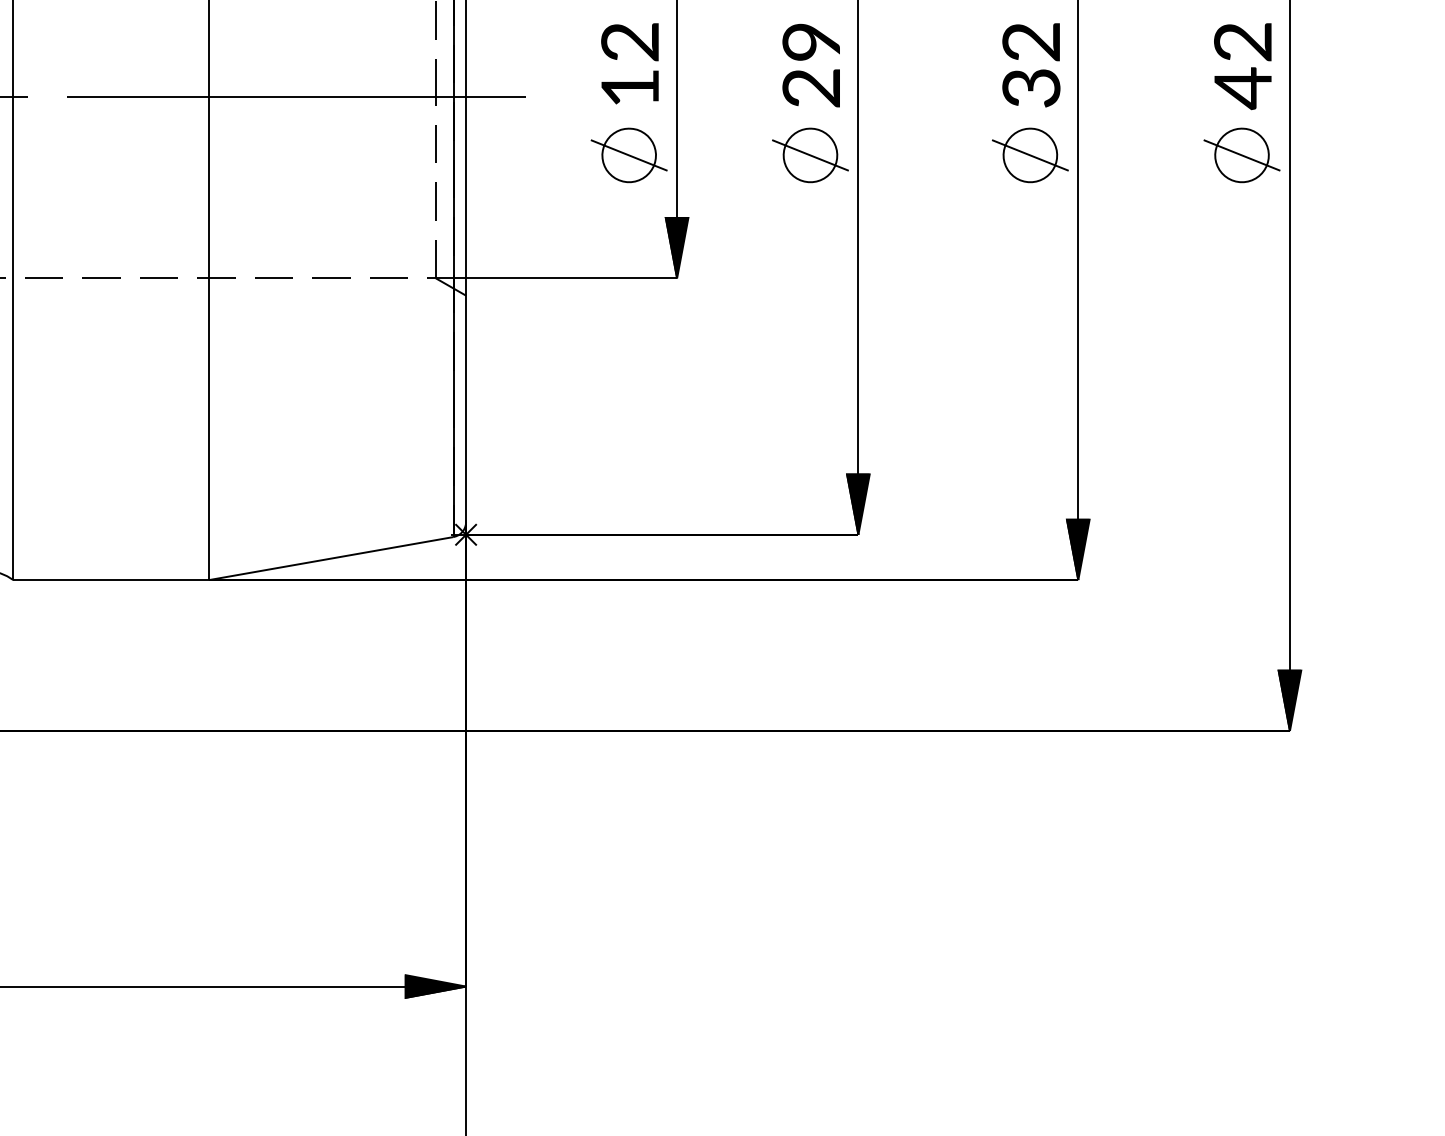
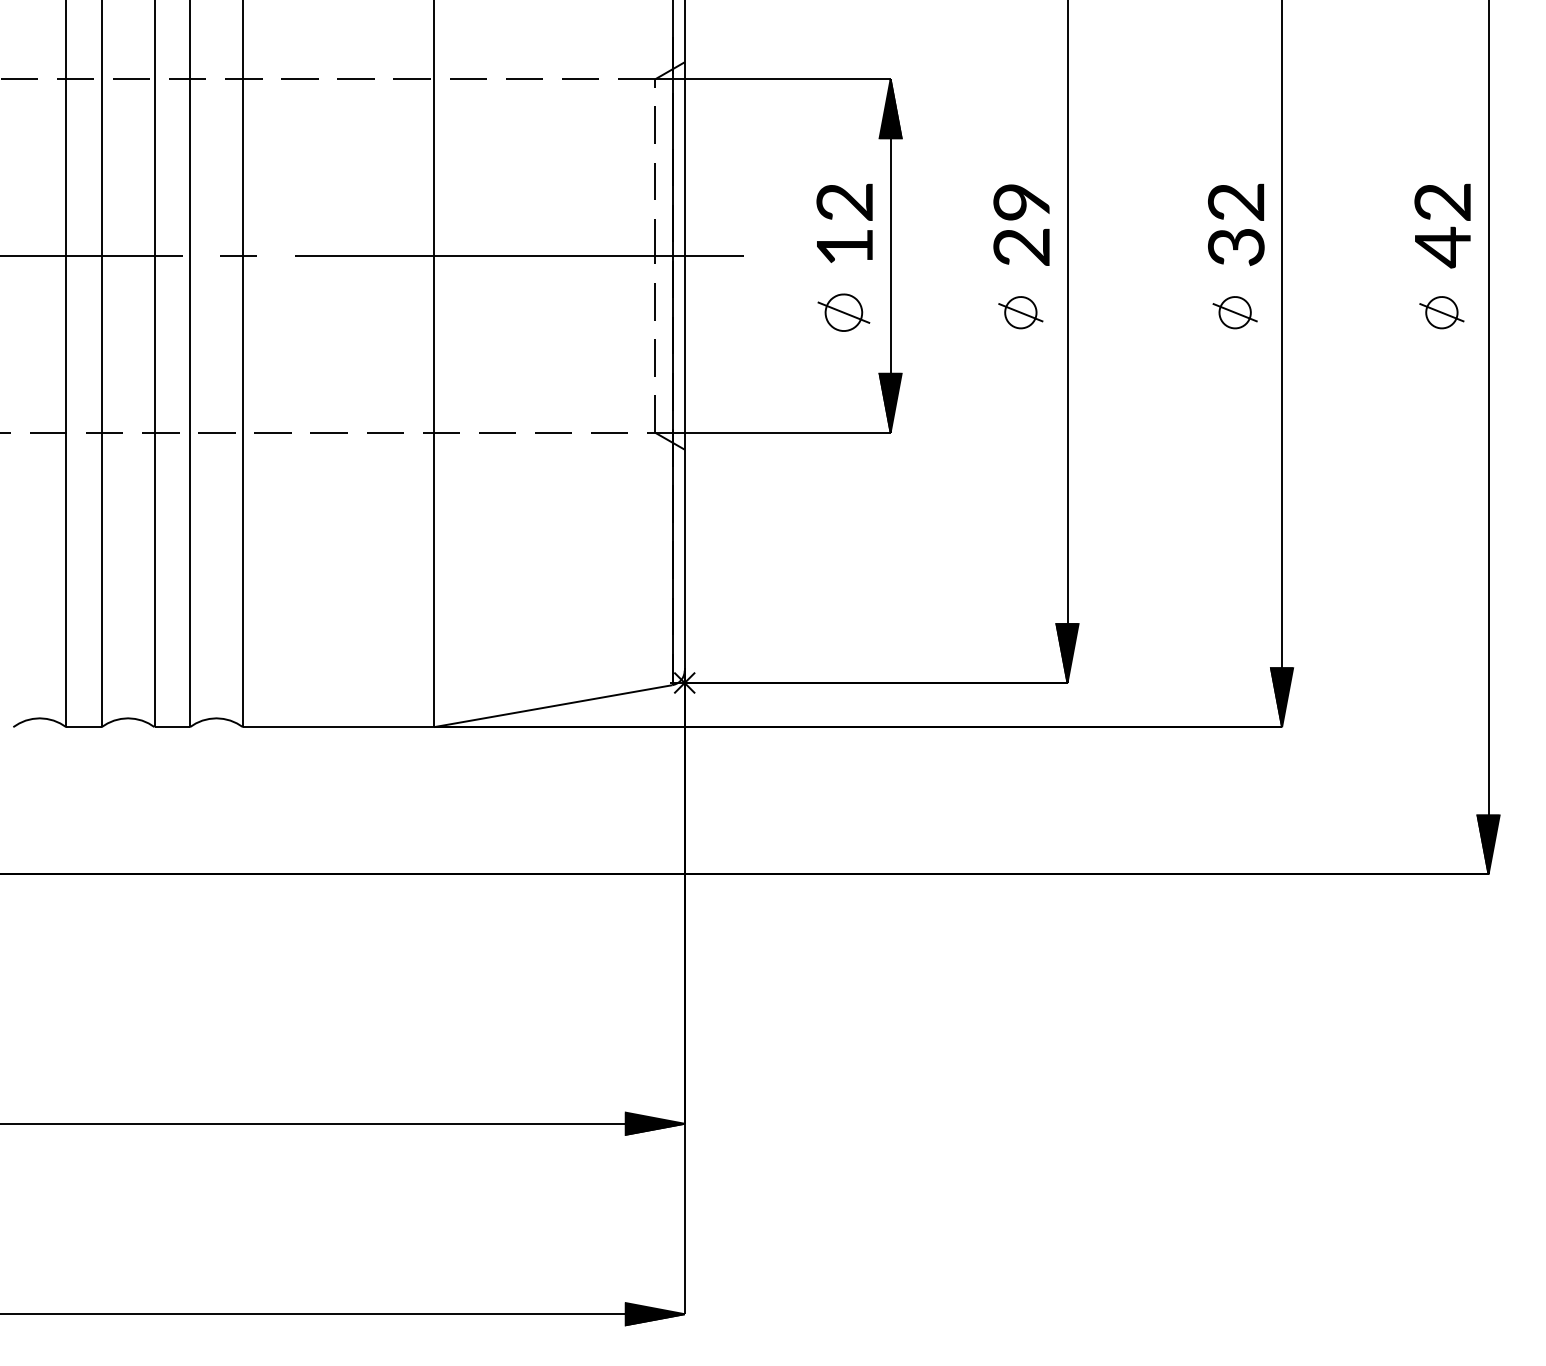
part: (628, 155) -> (843, 312), size x0.7
part: (810, 155) -> (1020, 312), size x0.6
part: (1029, 155) -> (1234, 312), size x0.6
part: (1241, 155) -> (1441, 312), size x0.6

